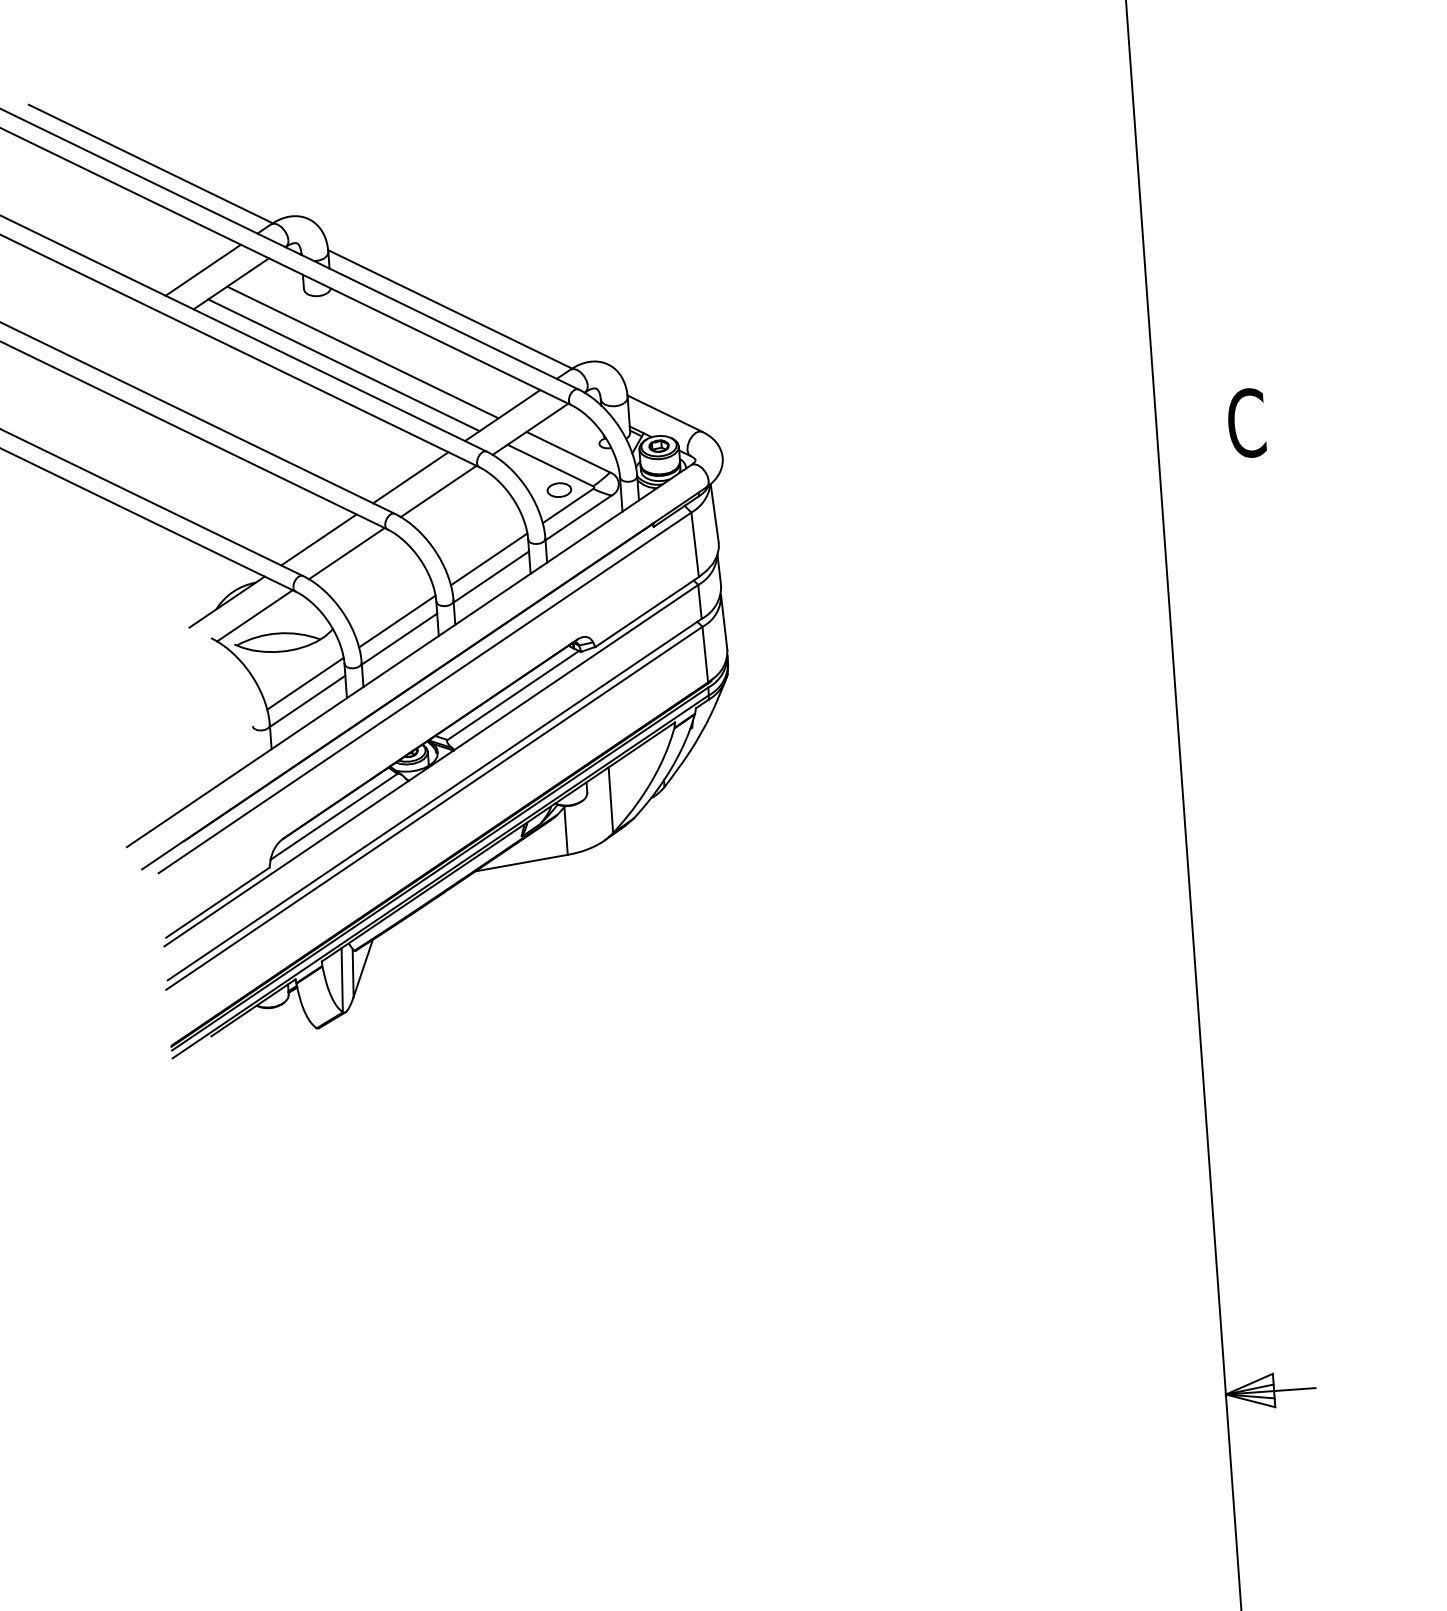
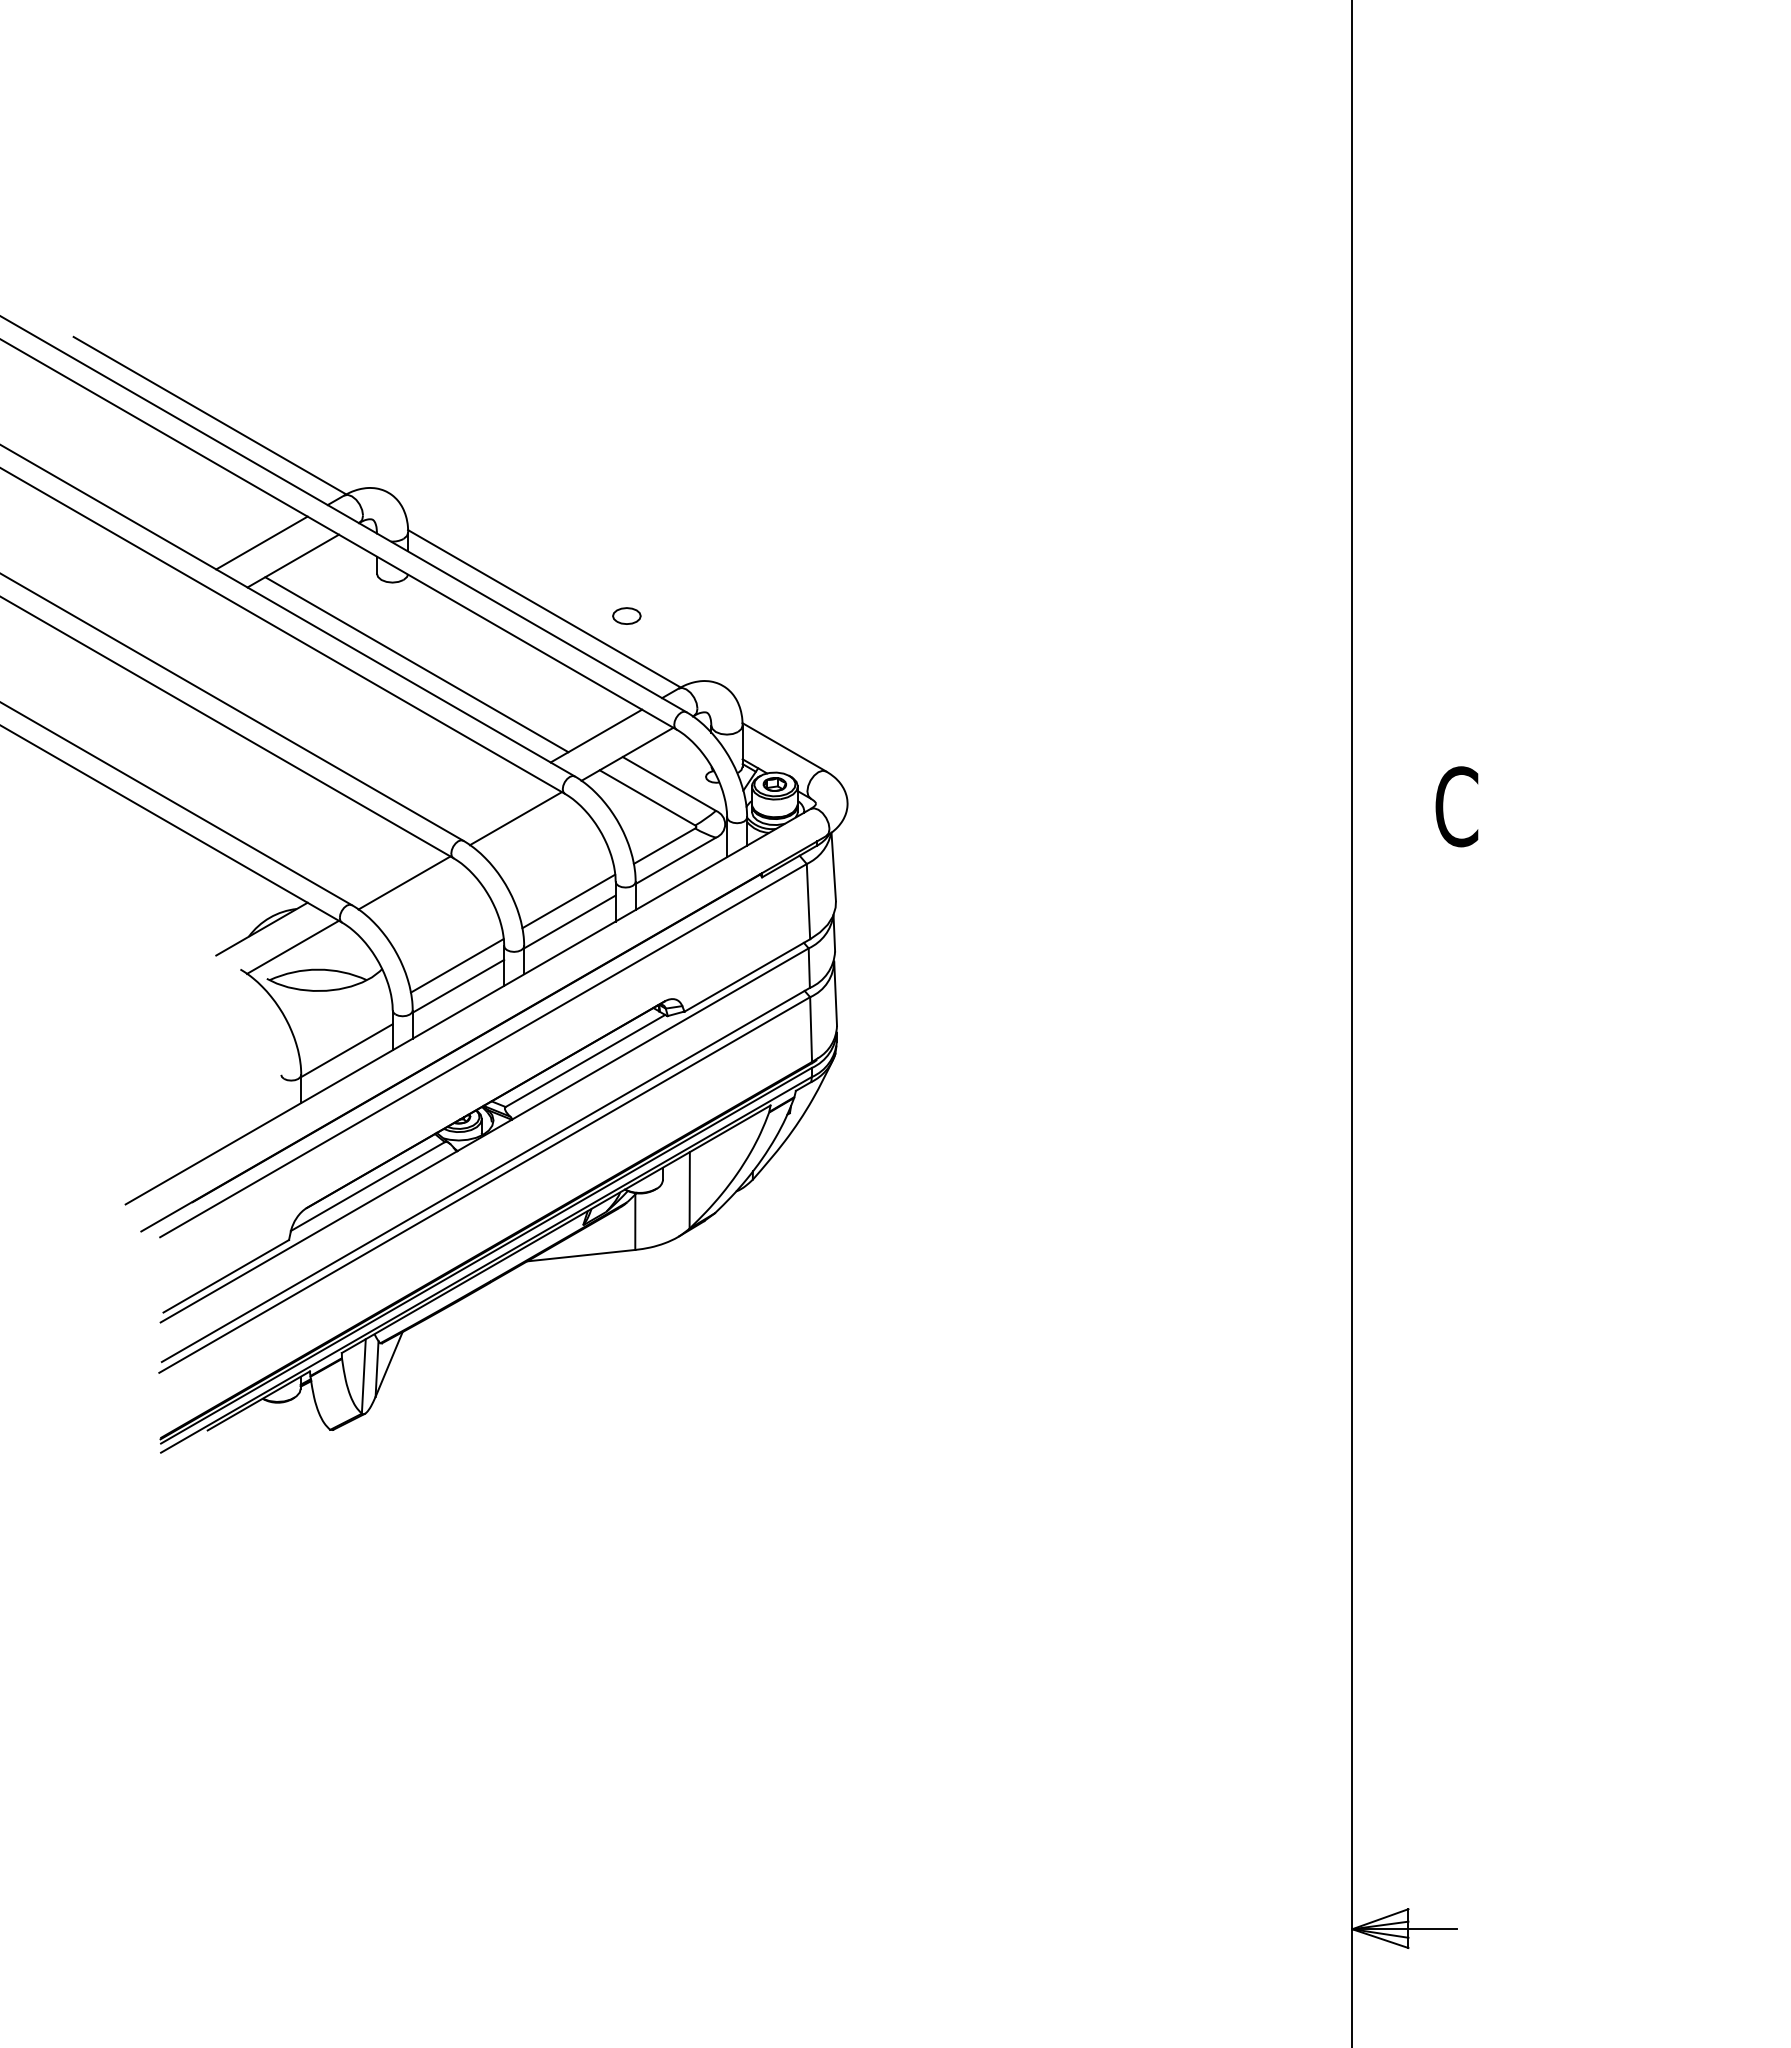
line: (362, 351) -> (439, 650), removed
line: (410, 477) -> (484, 800), removed
part: (559, 489) -> (626, 615), moved
line: (319, 539) -> (373, 864), removed
line: (305, 683) -> (345, 1029), removed

